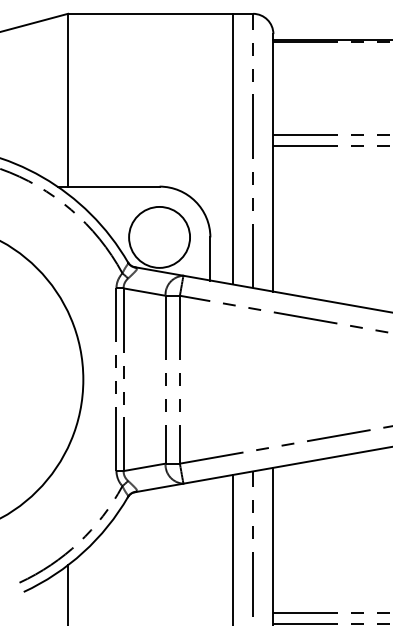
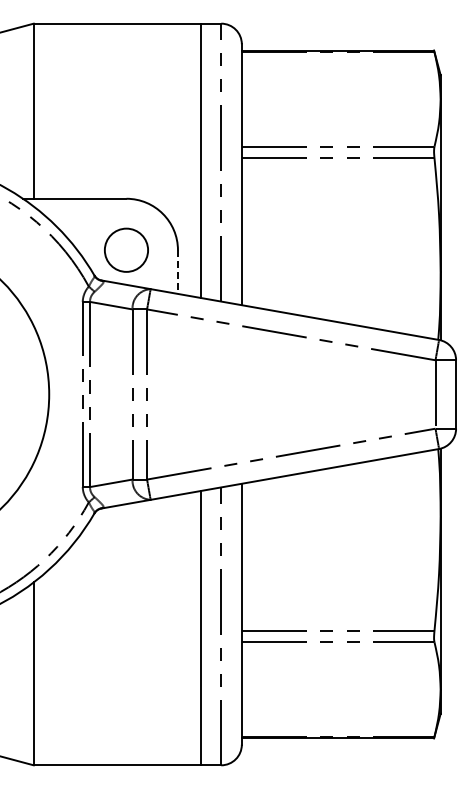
circle: (159, 237) -> (126, 250), size x0.7
line: (209, 259) -> (177, 272), solid -> dashed

